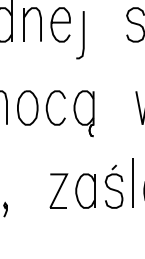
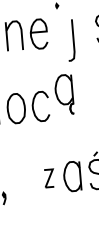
curve: (82, 35) -> (72, 40), moved
part: (83, 113) -> (63, 94), moved
part: (58, 190) -> (48, 177), size x0.6

